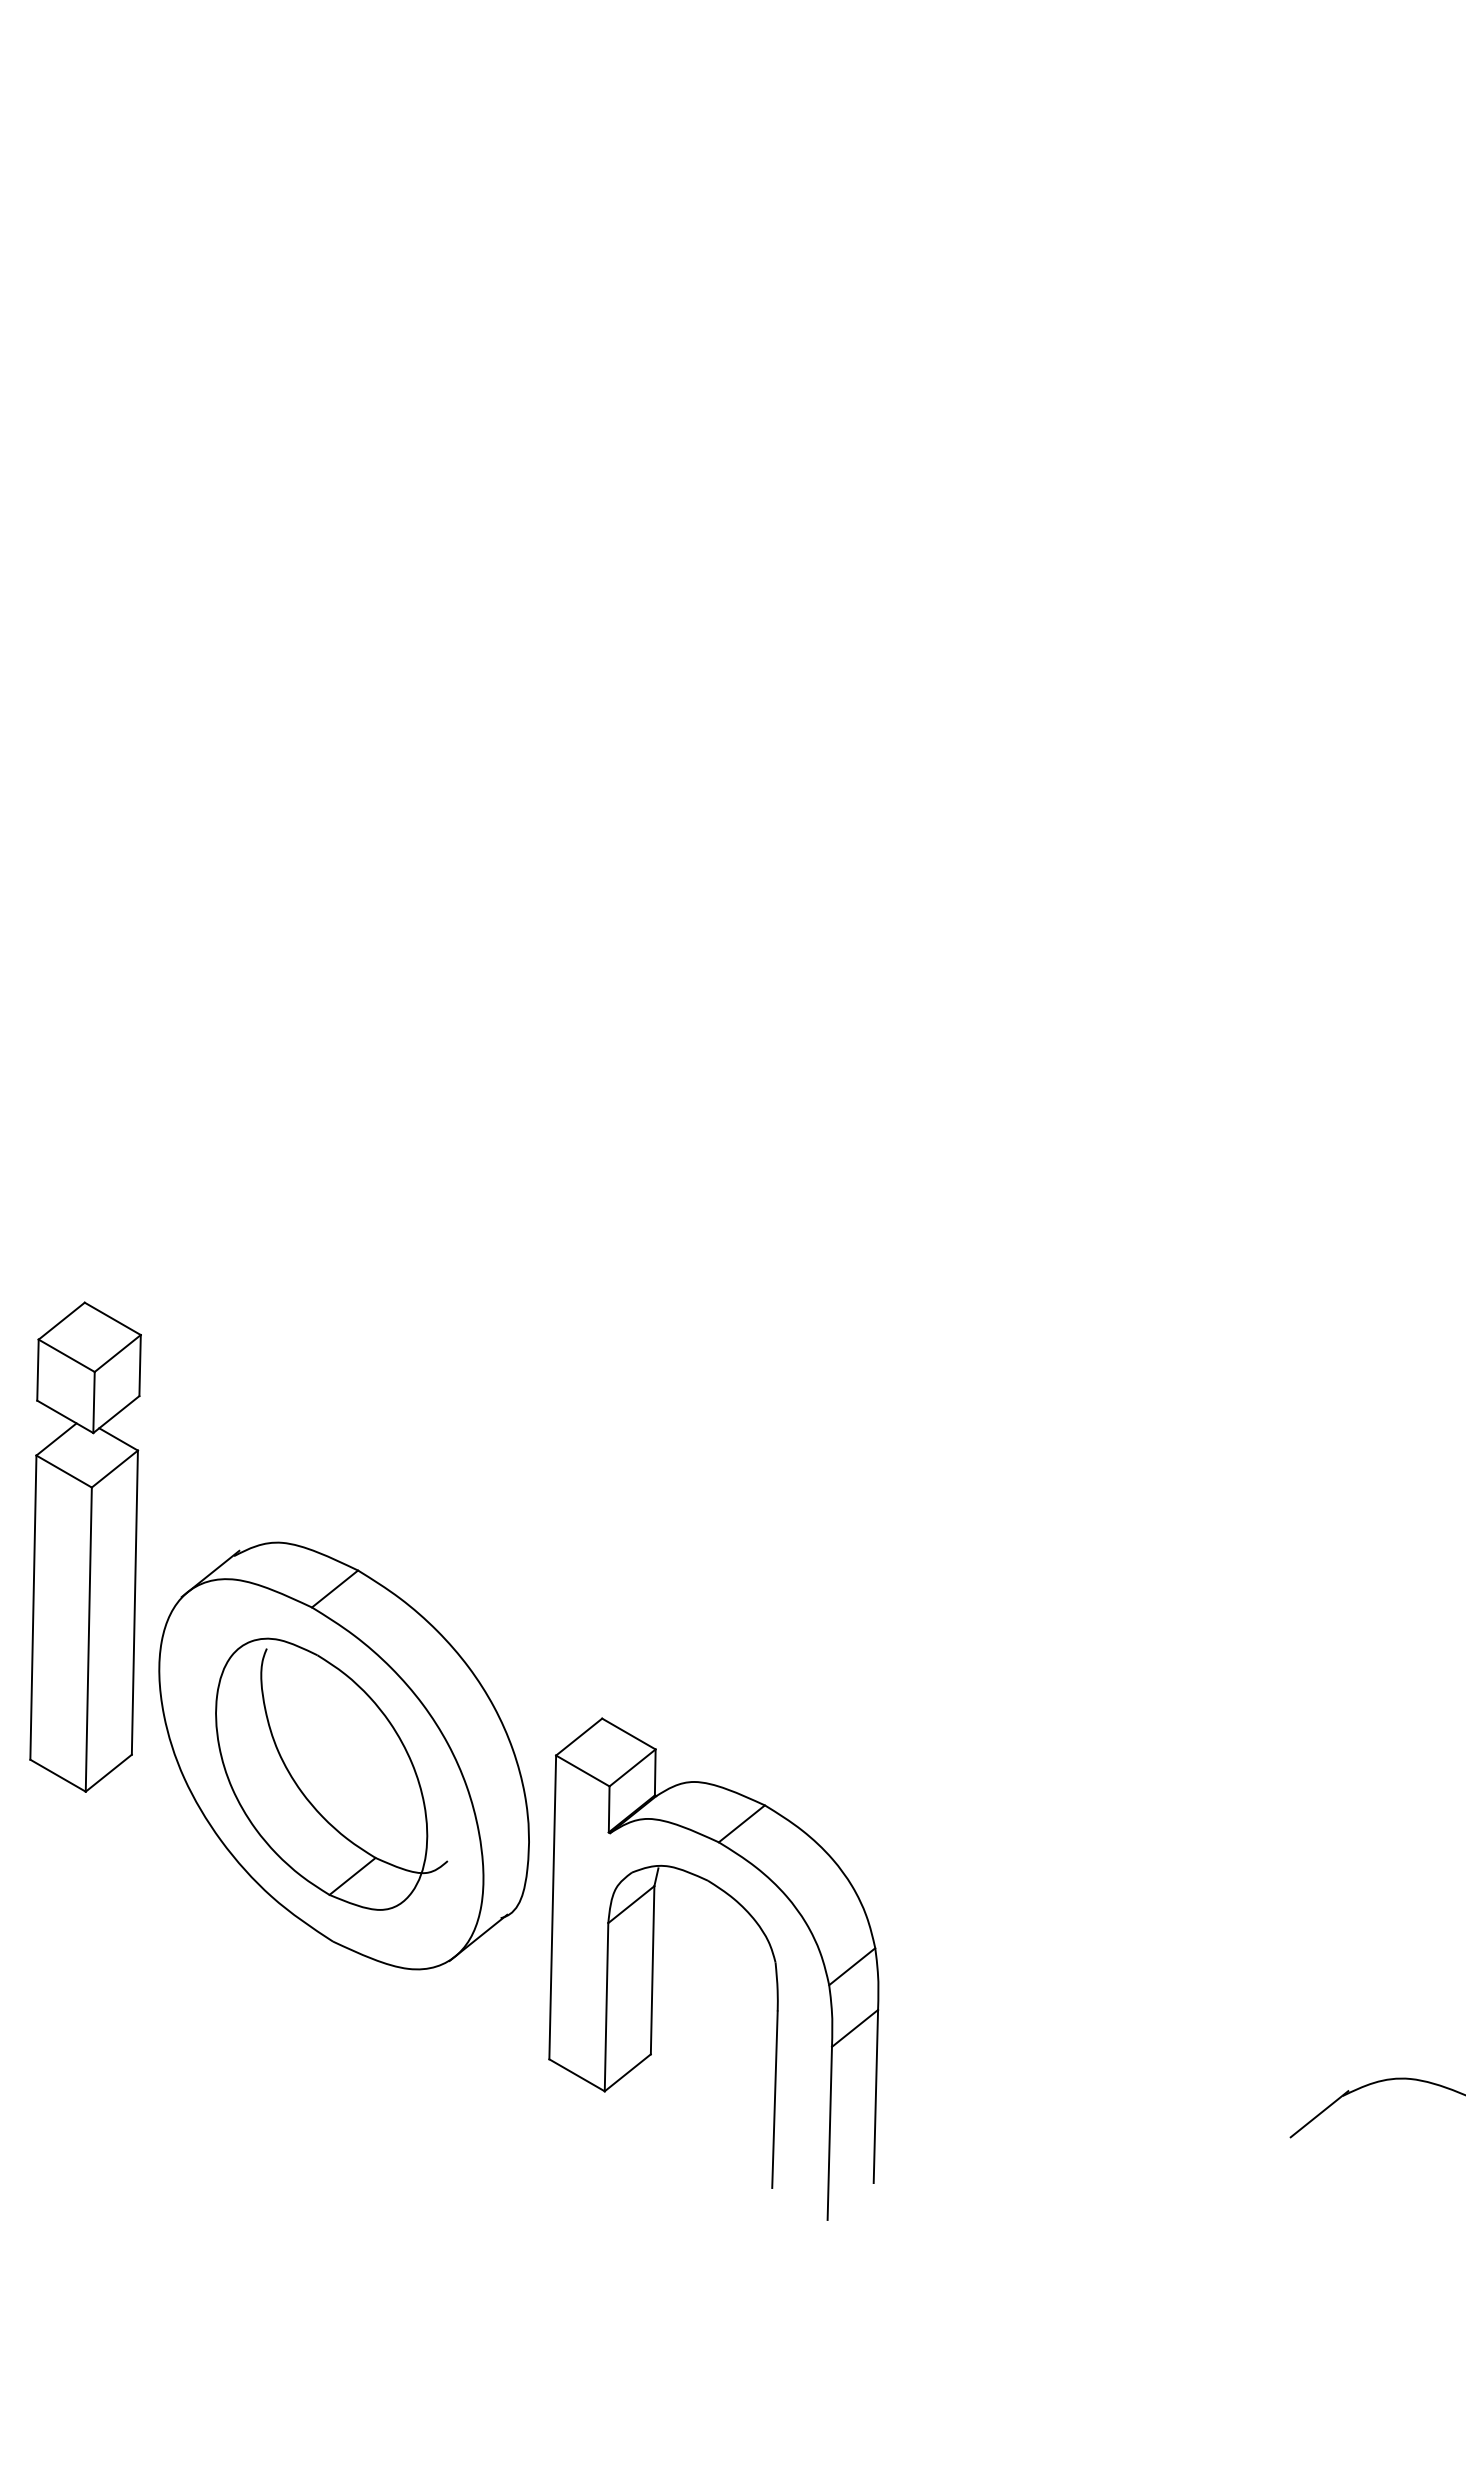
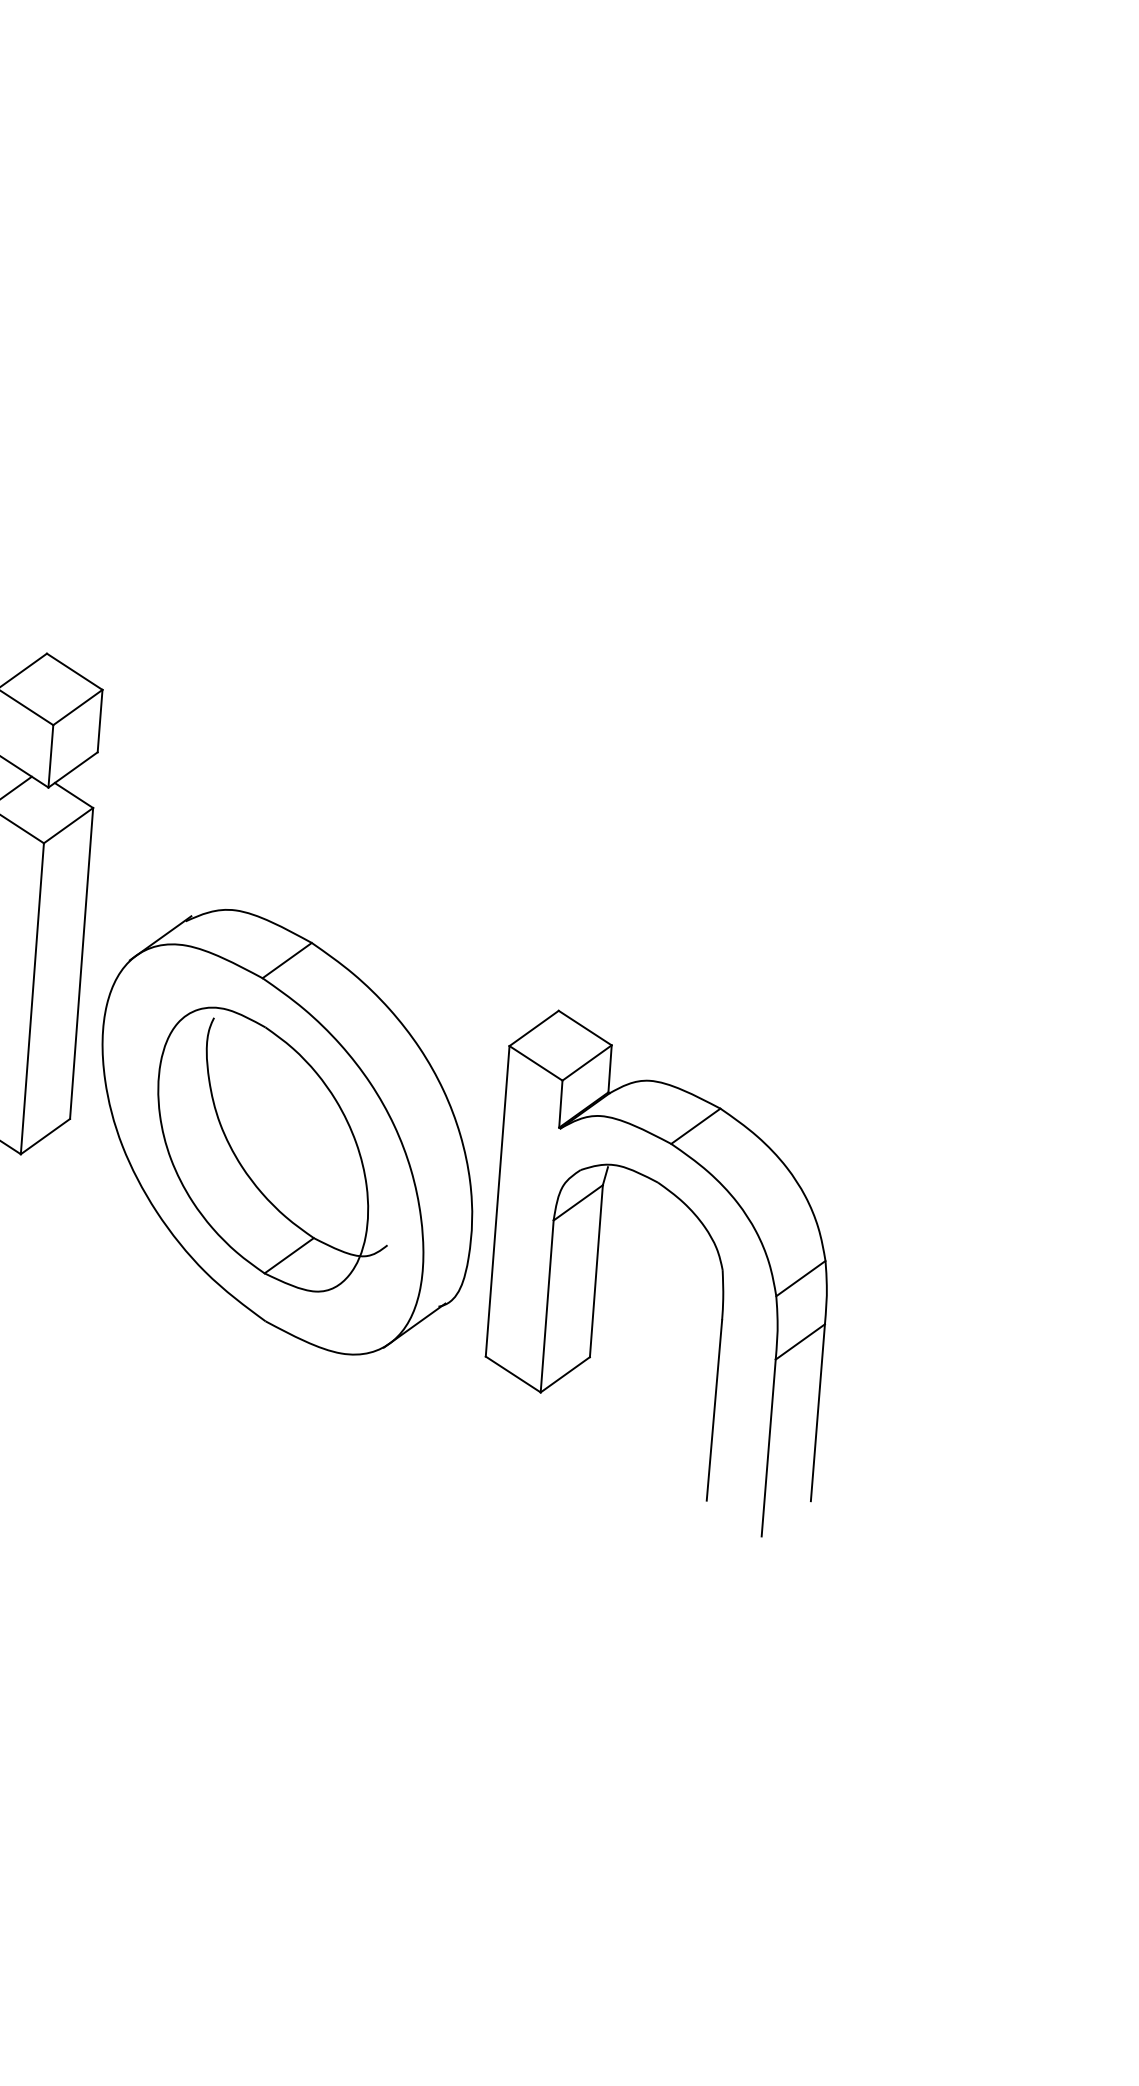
part: (767, 1942) -> (715, 1249), moved

